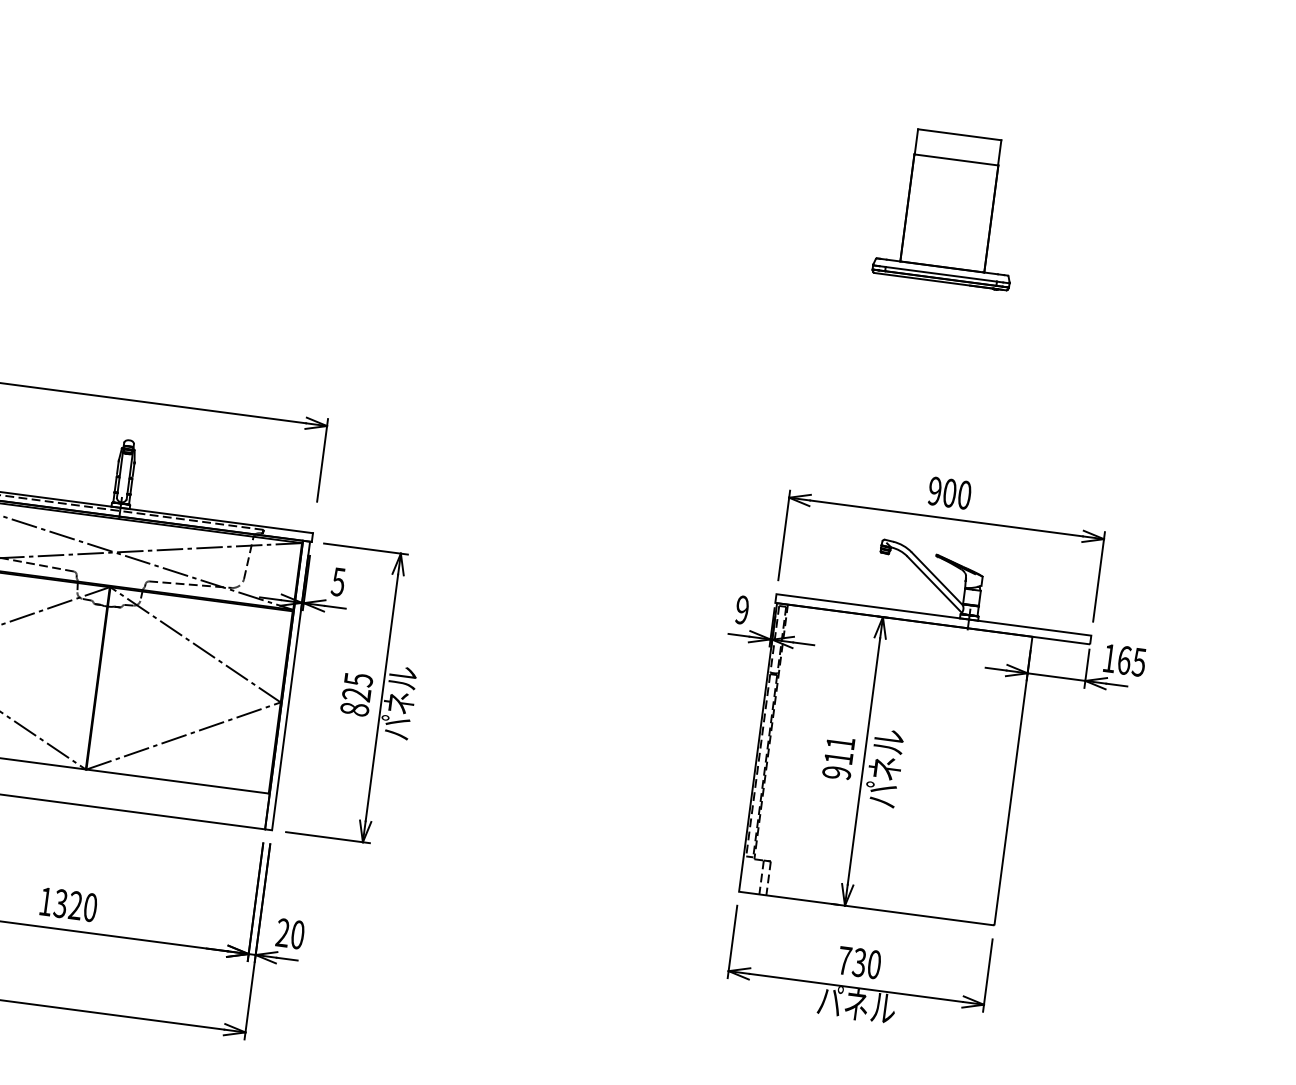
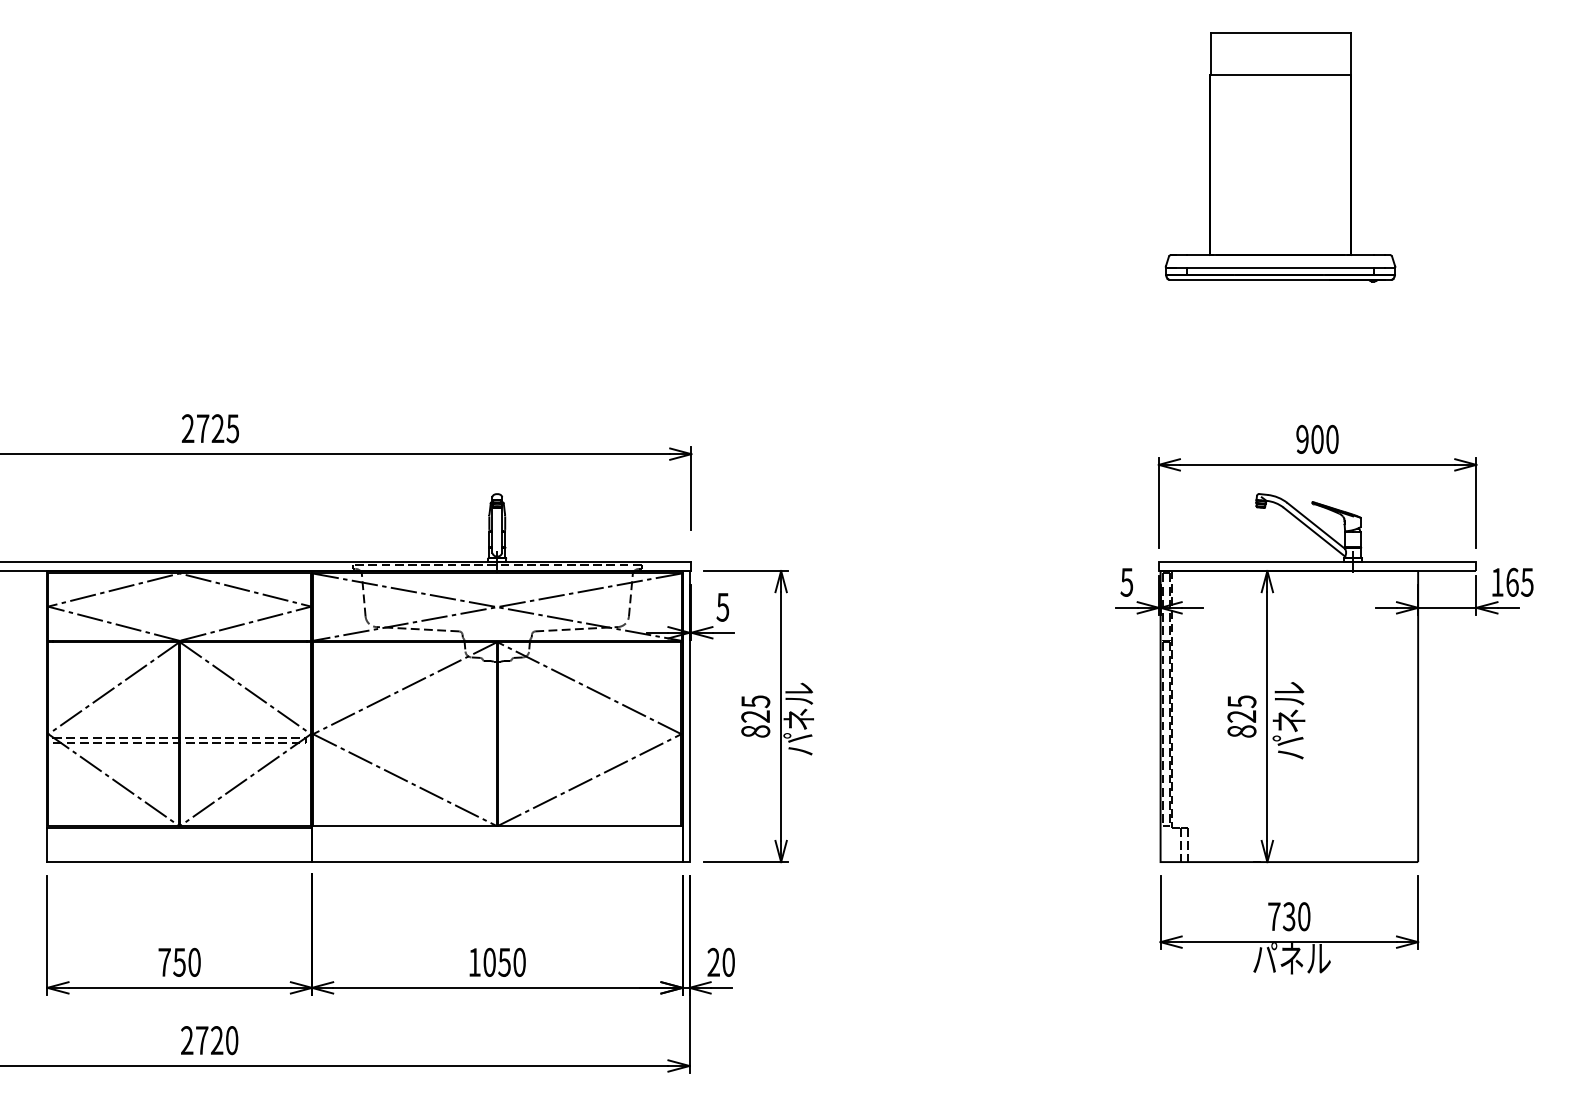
part: (949, 208) -> (1280, 157), size x1.67
text: (741, 609) -> (1126, 581), 9 -> 5
text: (838, 757) -> (1241, 716), 911 -> 825
text: (67, 903) -> (496, 961), 1320 -> 1050

